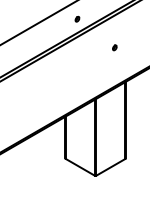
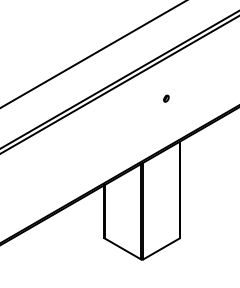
part: (77, 19) -> (119, 62), removed

